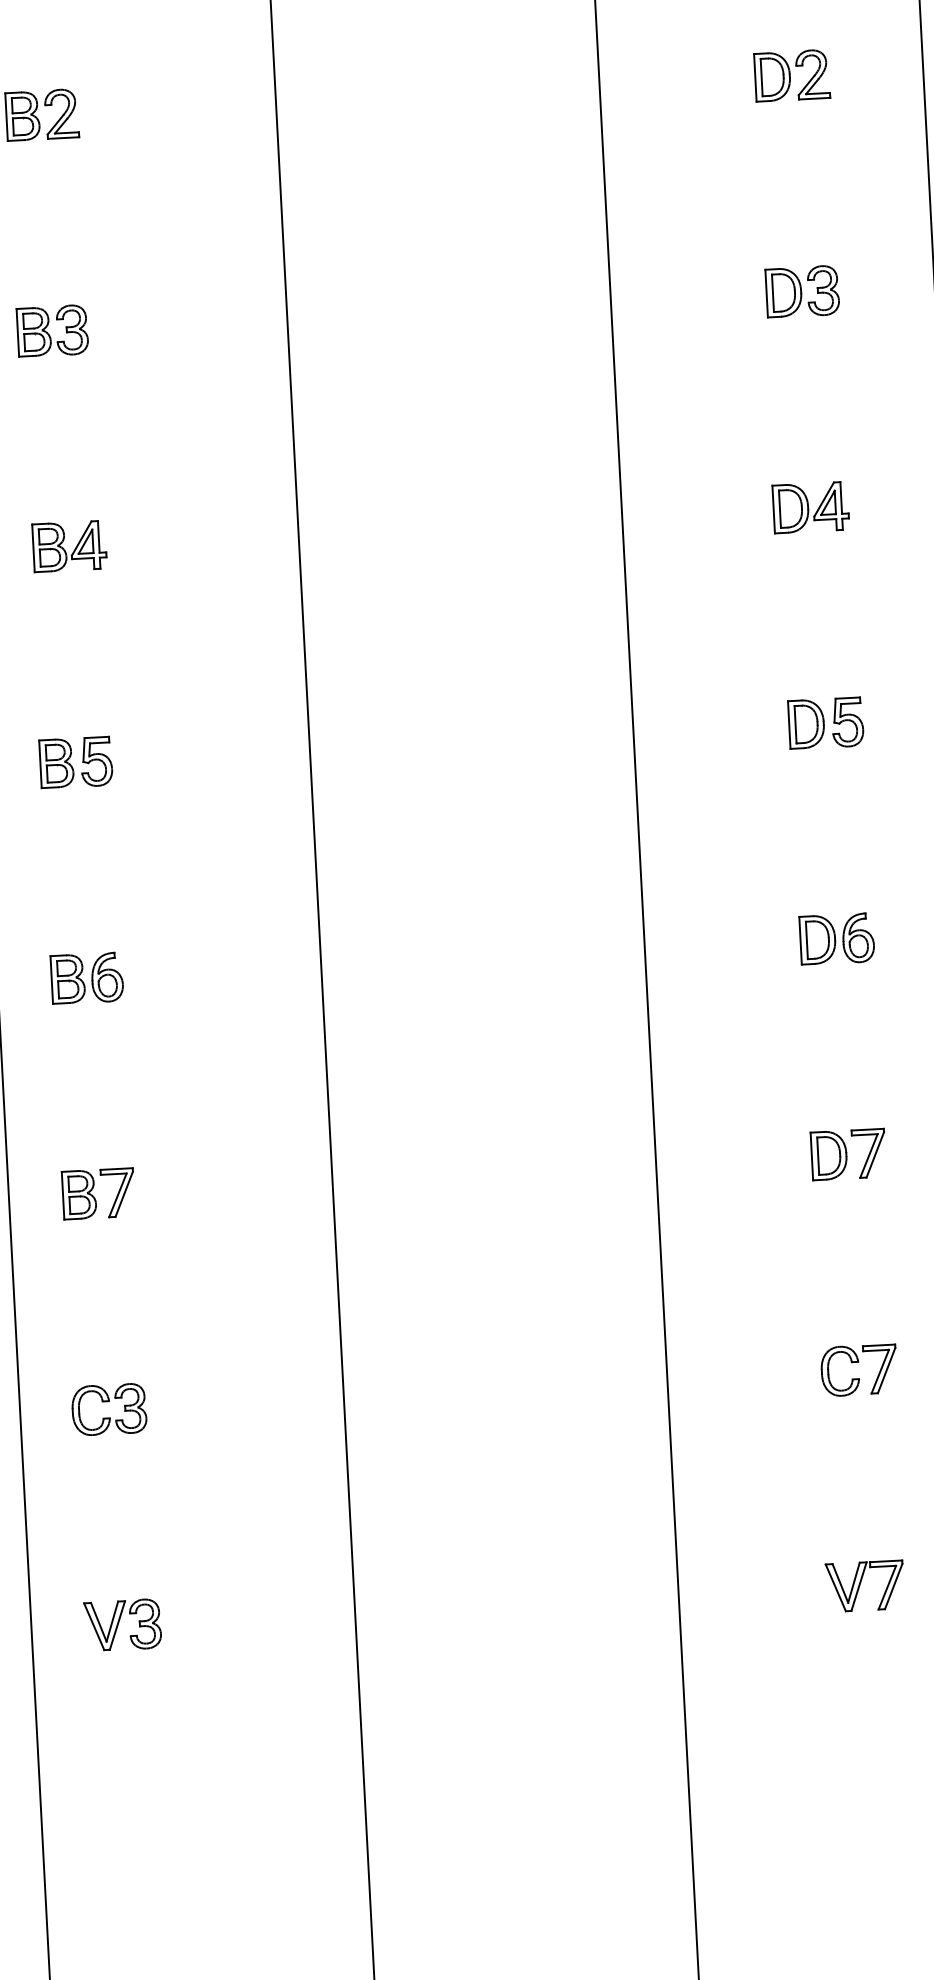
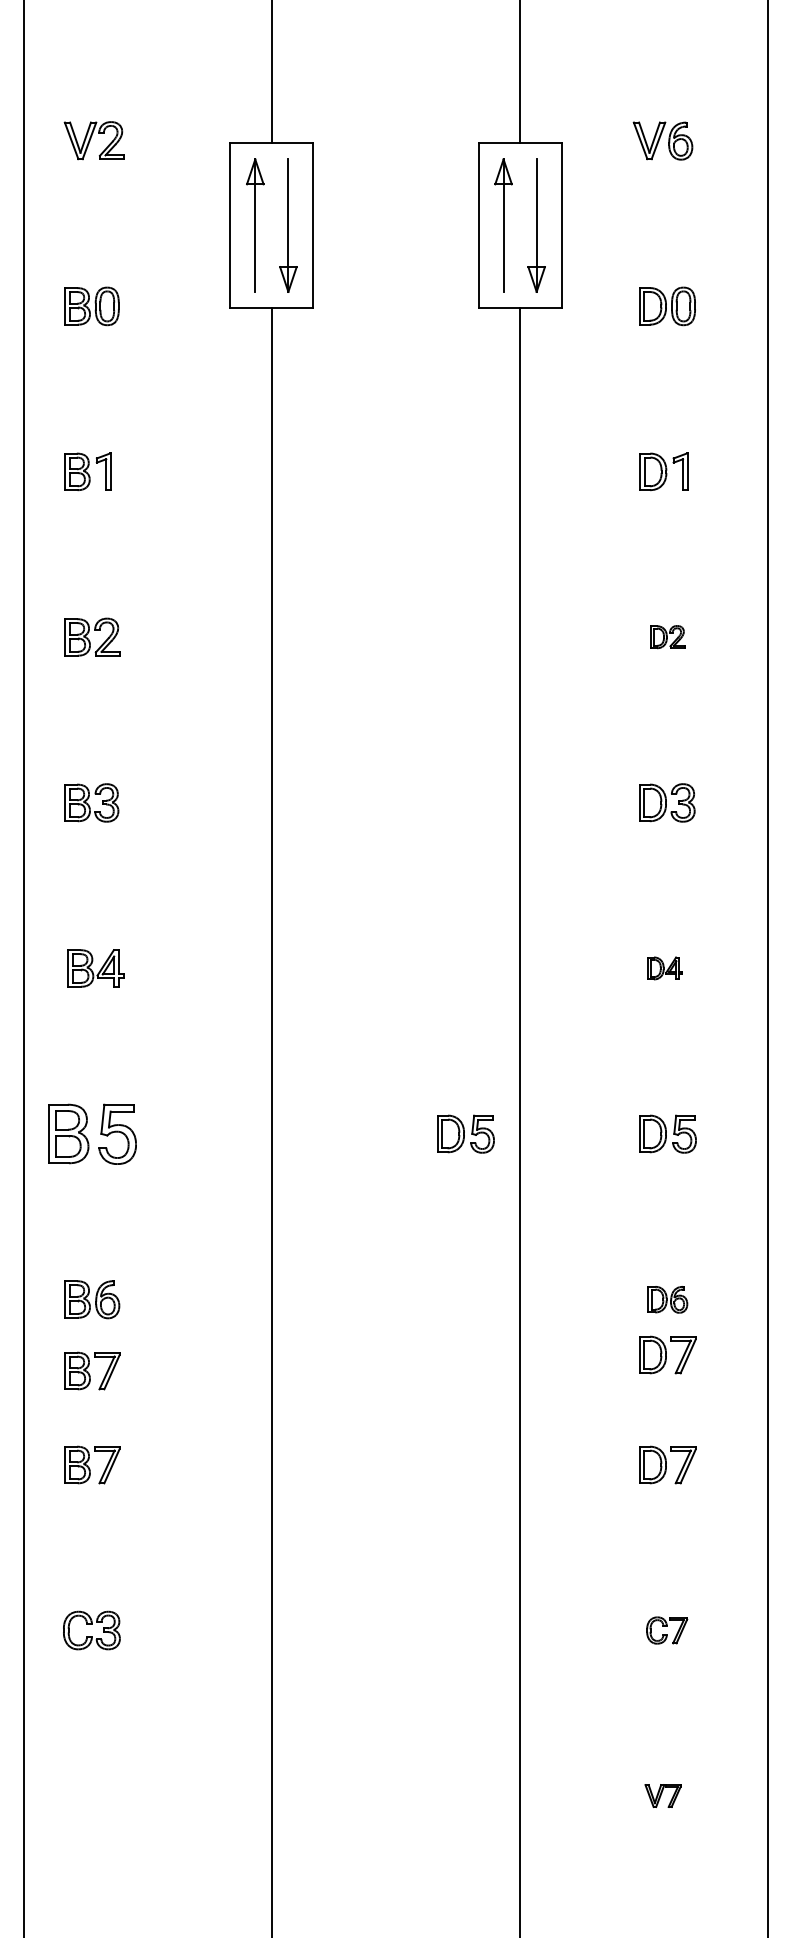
part: (791, 74) -> (667, 636), size x0.6
part: (810, 507) -> (664, 968), size x0.6
part: (562, 736) -> (465, 1133), added
part: (76, 761) -> (92, 1133), size x1.6
part: (836, 938) -> (667, 1299), size x0.7
part: (840, 1010) -> (667, 1354), added
part: (92, 1070) -> (92, 1370), added
part: (858, 1370) -> (666, 1630), size x0.7
part: (864, 1585) -> (662, 1795), size x0.6
part: (122, 1624) -> (93, 1795), removed

